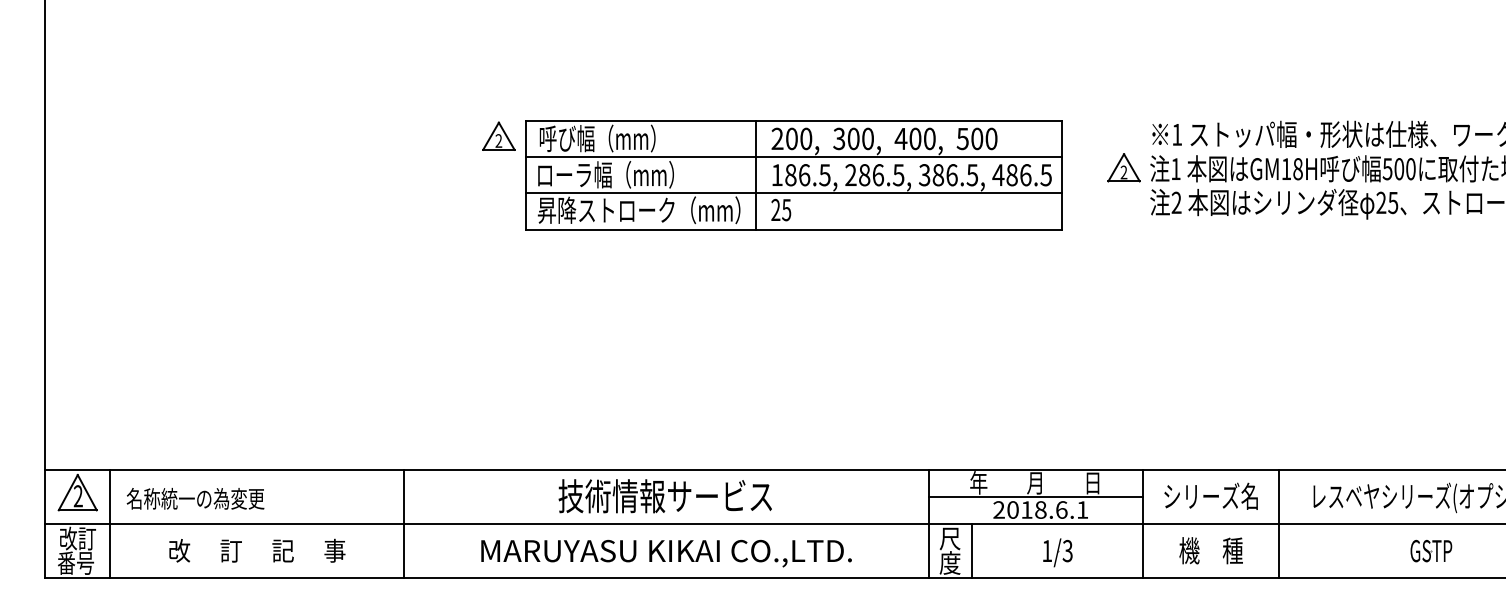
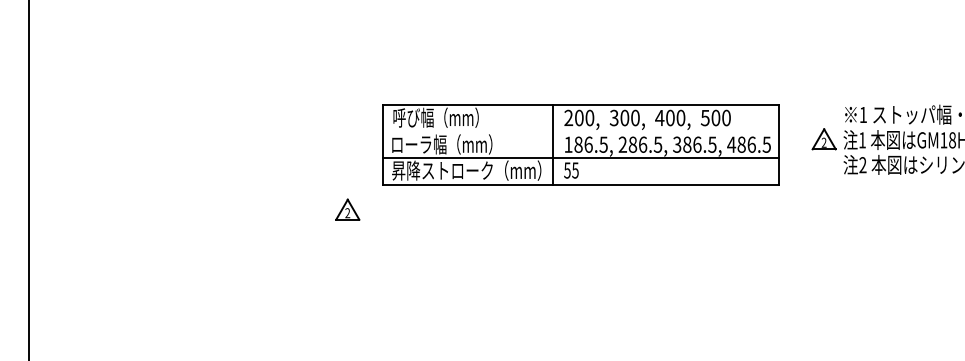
part: (498, 135) -> (347, 209), moved
line: (794, 157) -> (581, 131), removed
text: (775, 209) -> (567, 170), 25 -> 55

